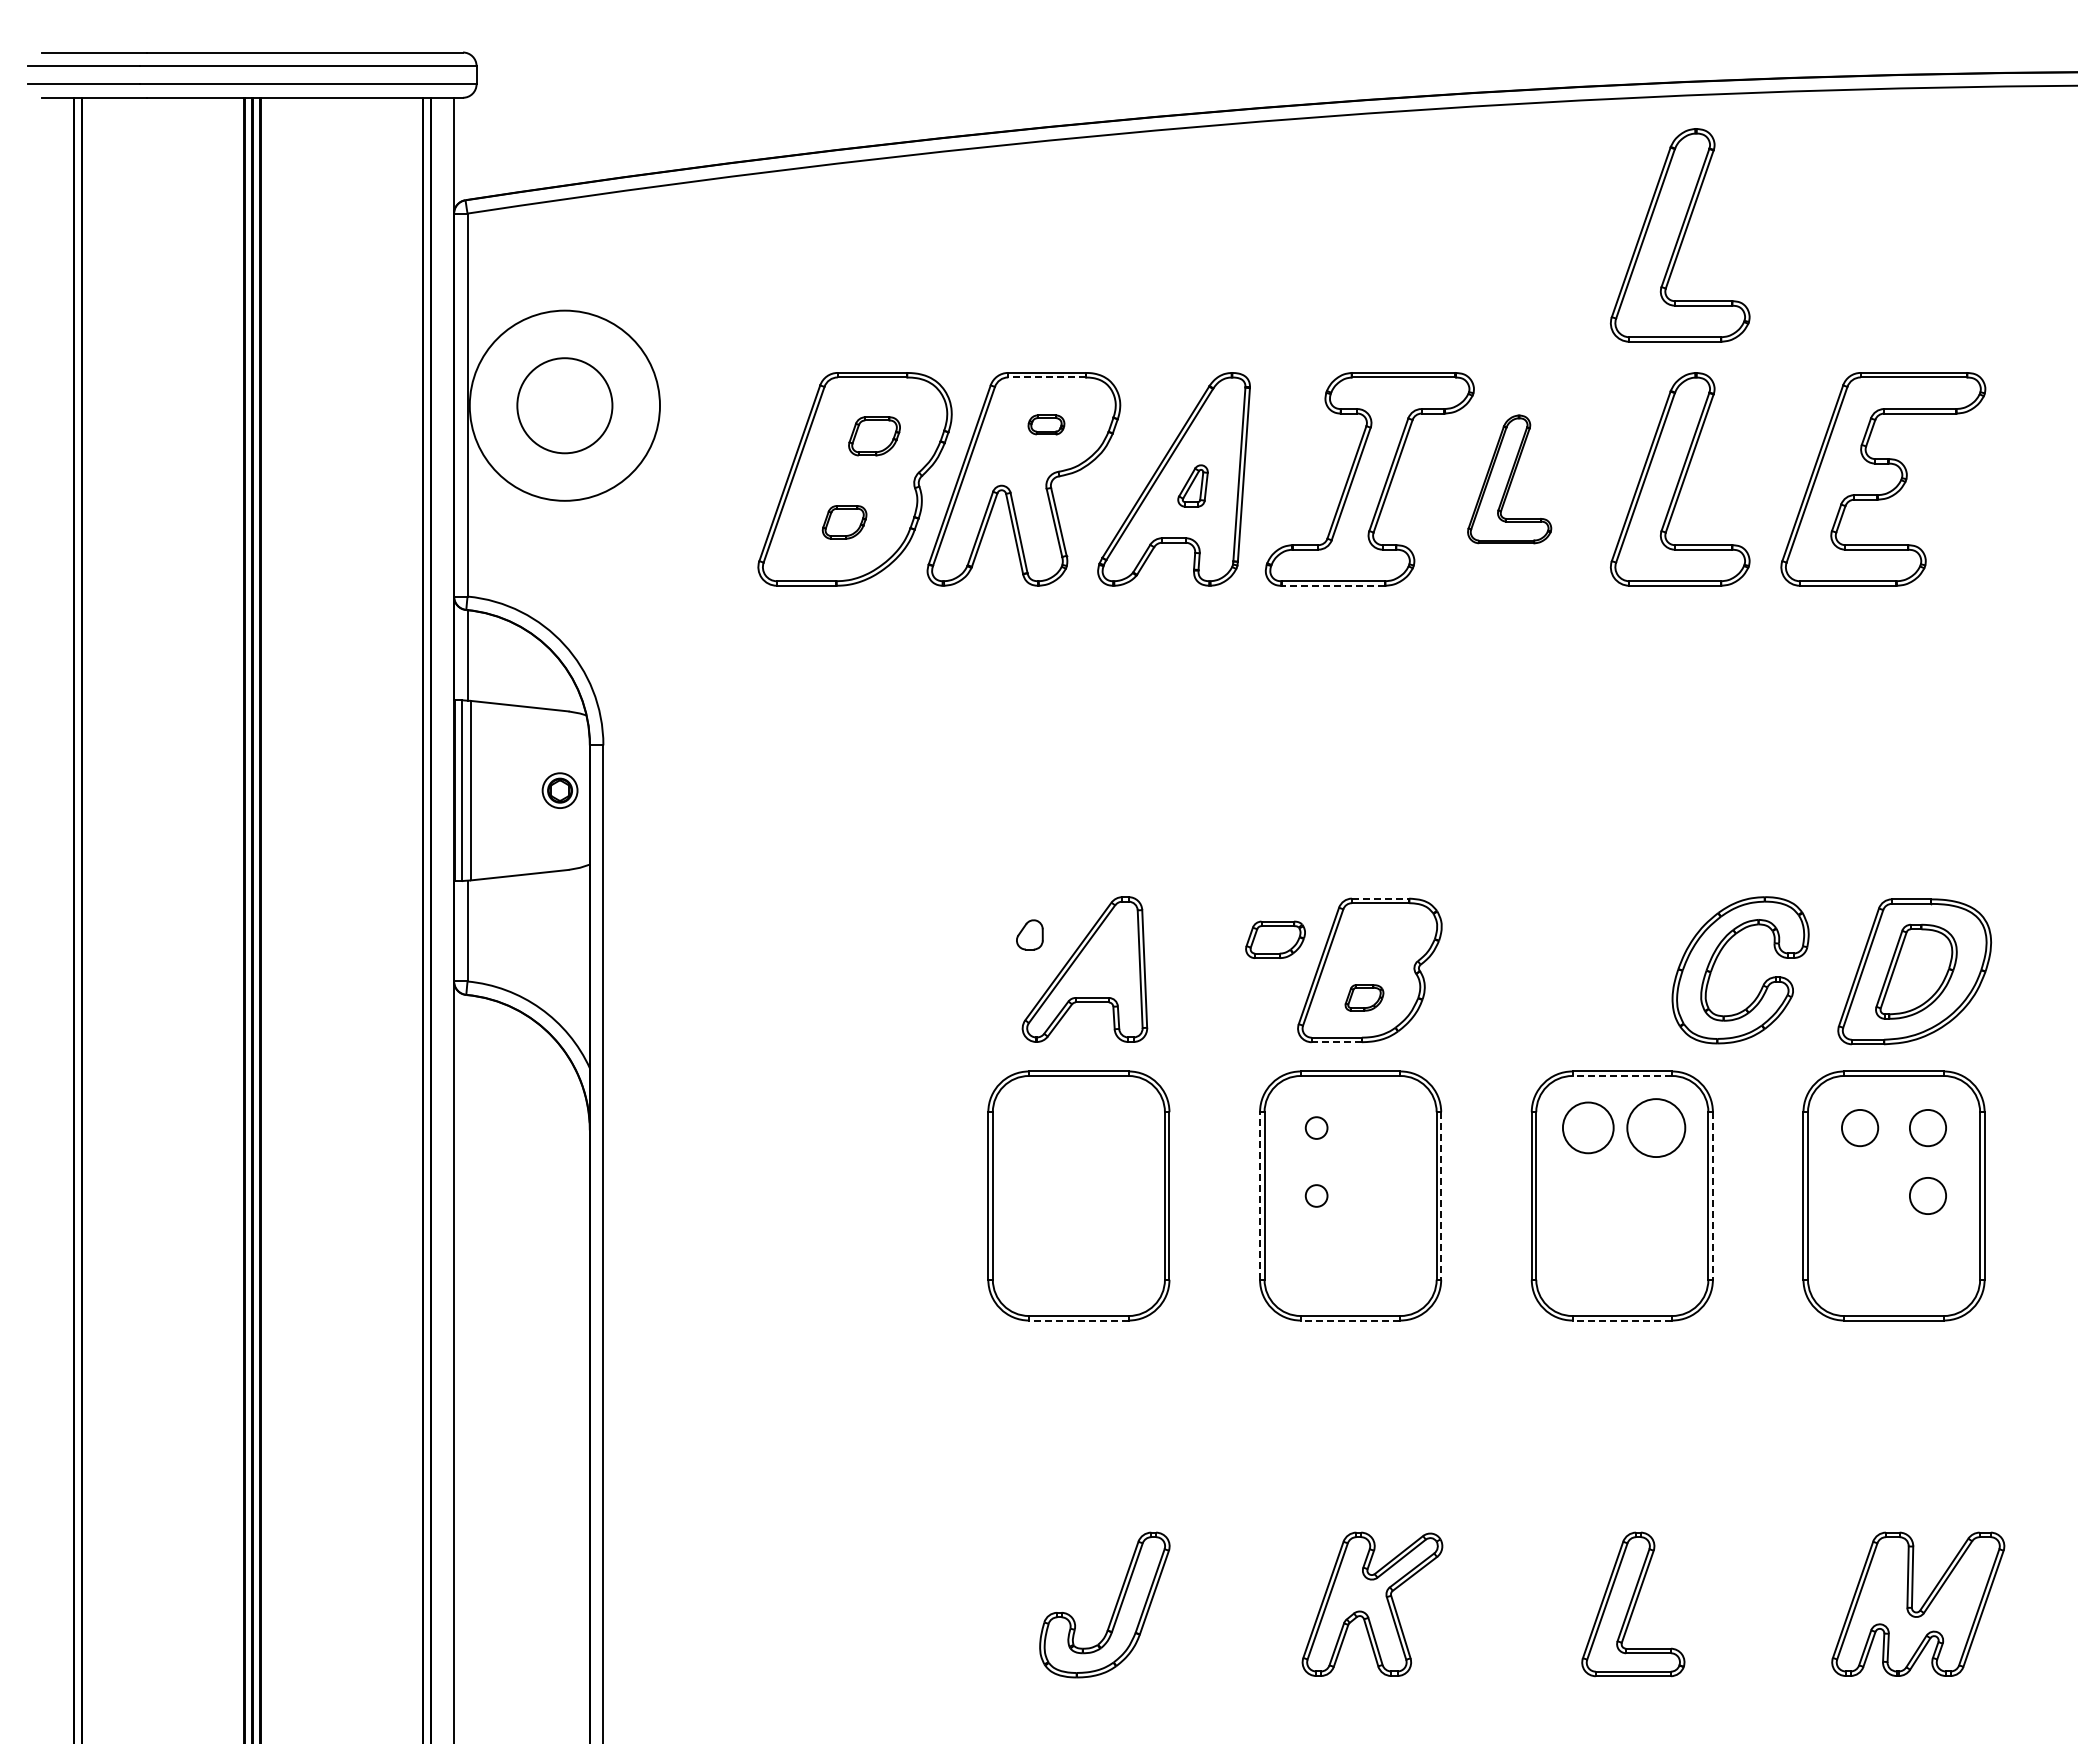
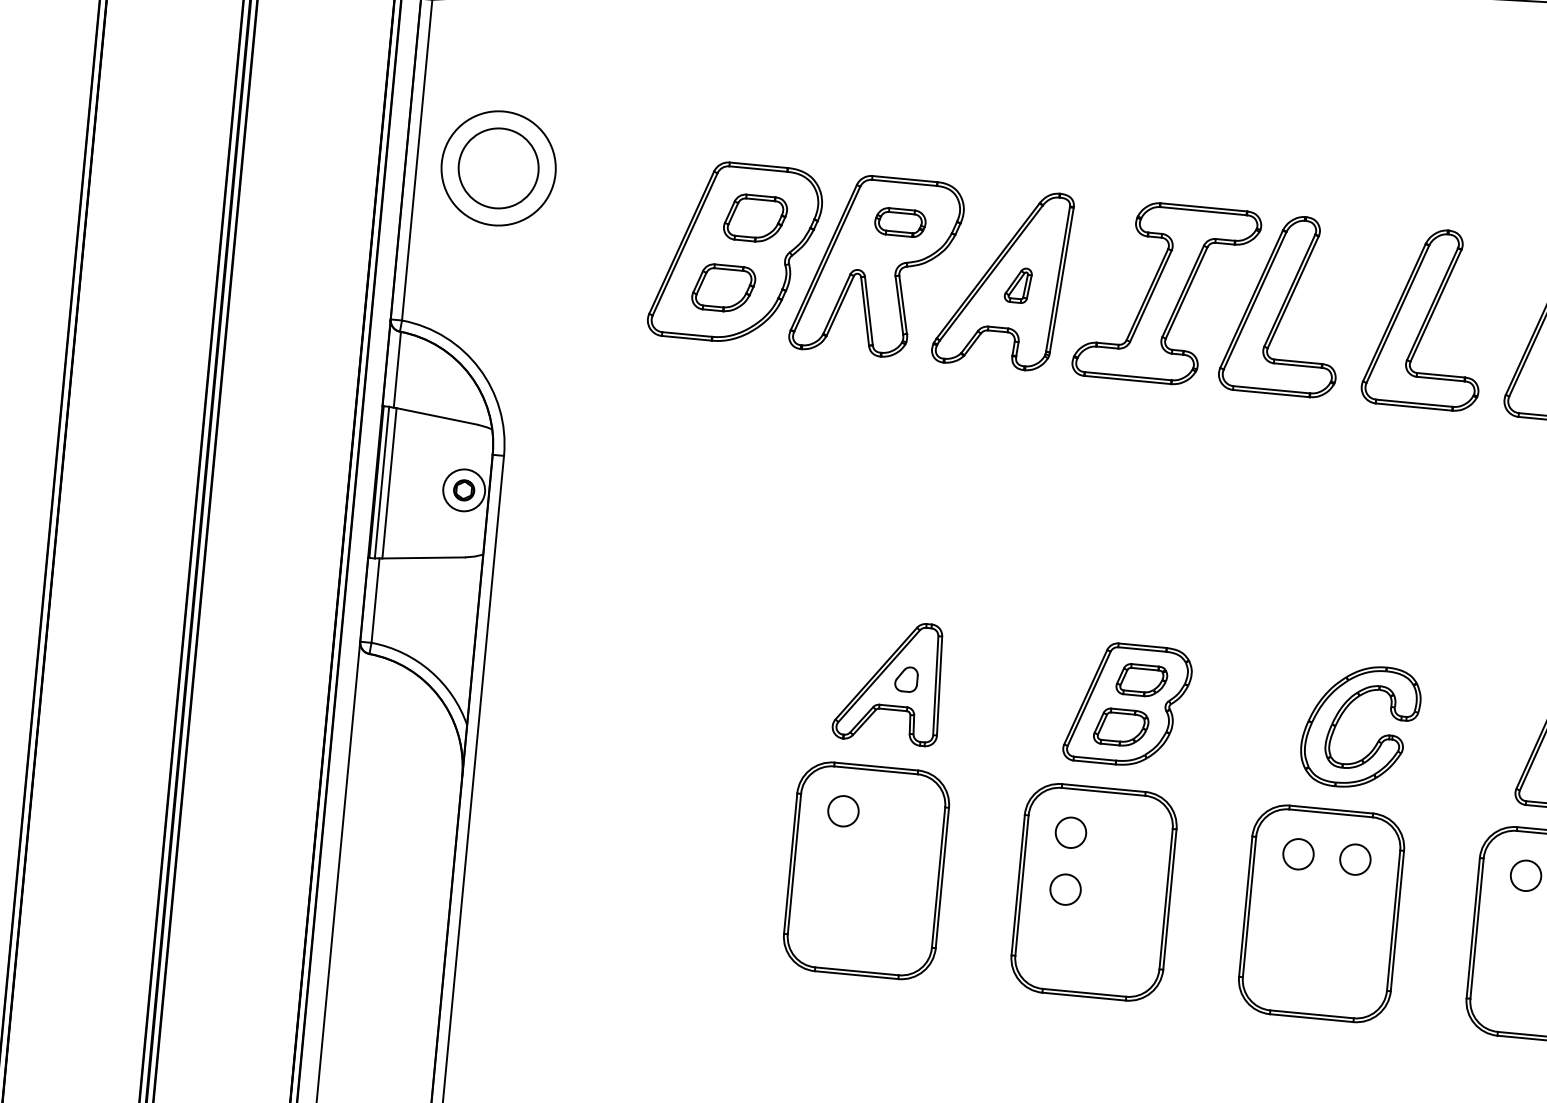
part: (1679, 235) -> (1445, 114), removed
line: (1046, 377) -> (904, 182), dashed -> solid
circle: (564, 405) -> (498, 168), size x0.71
part: (1046, 424) -> (900, 222), size x1.67
part: (874, 436) -> (755, 218), size x1.43
part: (1509, 479) -> (1283, 304), size x1.67
part: (844, 522) -> (723, 288), size x1.67
line: (1333, 585) -> (1128, 379), dashed -> solid
circle: (560, 790) -> (464, 490), size x1.43
line: (1380, 898) -> (1142, 645), dashed -> solid
part: (1029, 934) -> (906, 679), moved
part: (1275, 939) -> (1141, 680), moved
part: (1716, 961) -> (1341, 717), moved
part: (1364, 997) -> (1121, 727), size x1.67
line: (1336, 1042) -> (1094, 762), dashed -> solid
line: (1622, 1075) -> (1331, 812), dashed -> solid
circle: (1316, 1127) -> (1070, 832), size x1.67
circle: (1656, 1127) -> (1355, 859), size x0.62
circle: (1044, 1128) -> (843, 811), added
circle: (1588, 1128) -> (1298, 854), size x0.71
circle: (1316, 1195) -> (1065, 889), size x1.67
line: (1260, 1196) -> (1018, 885), dashed -> solid
line: (1441, 1196) -> (1170, 899), dashed -> solid
line: (1712, 1196) -> (1397, 921), dashed -> solid
line: (1078, 1320) -> (856, 975), dashed -> solid
line: (1350, 1320) -> (1084, 996), dashed -> solid
line: (1622, 1320) -> (1311, 1018), dashed -> solid

